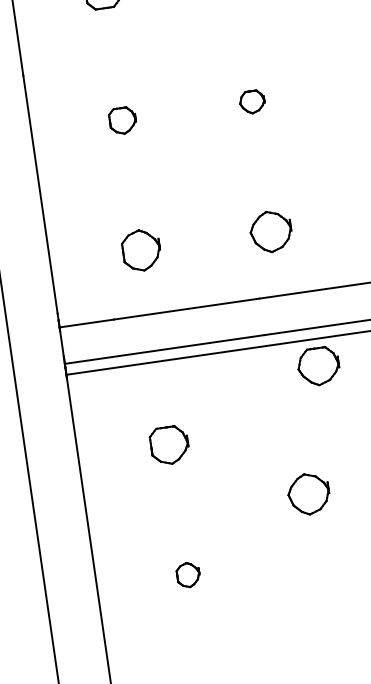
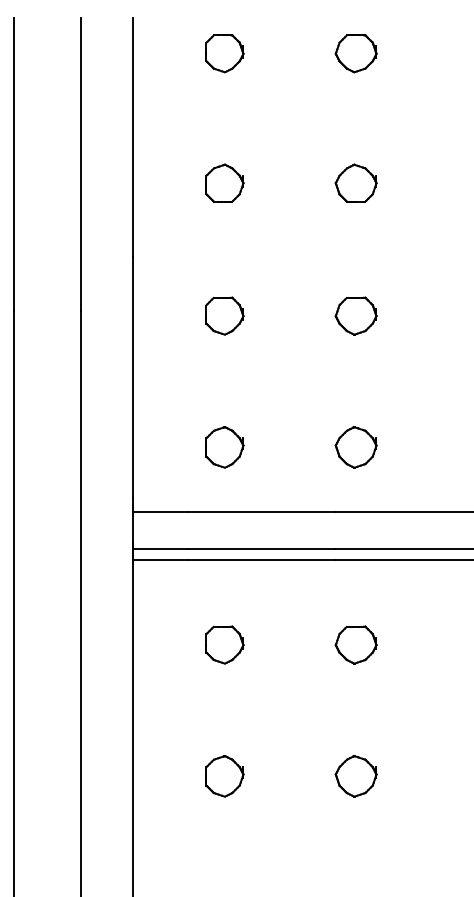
part: (251, 101) -> (355, 315), size x1.67
part: (122, 120) -> (224, 315), size x1.43
part: (317, 366) -> (355, 644), moved
part: (308, 494) -> (355, 776), moved
part: (187, 575) -> (224, 776), size x1.67

